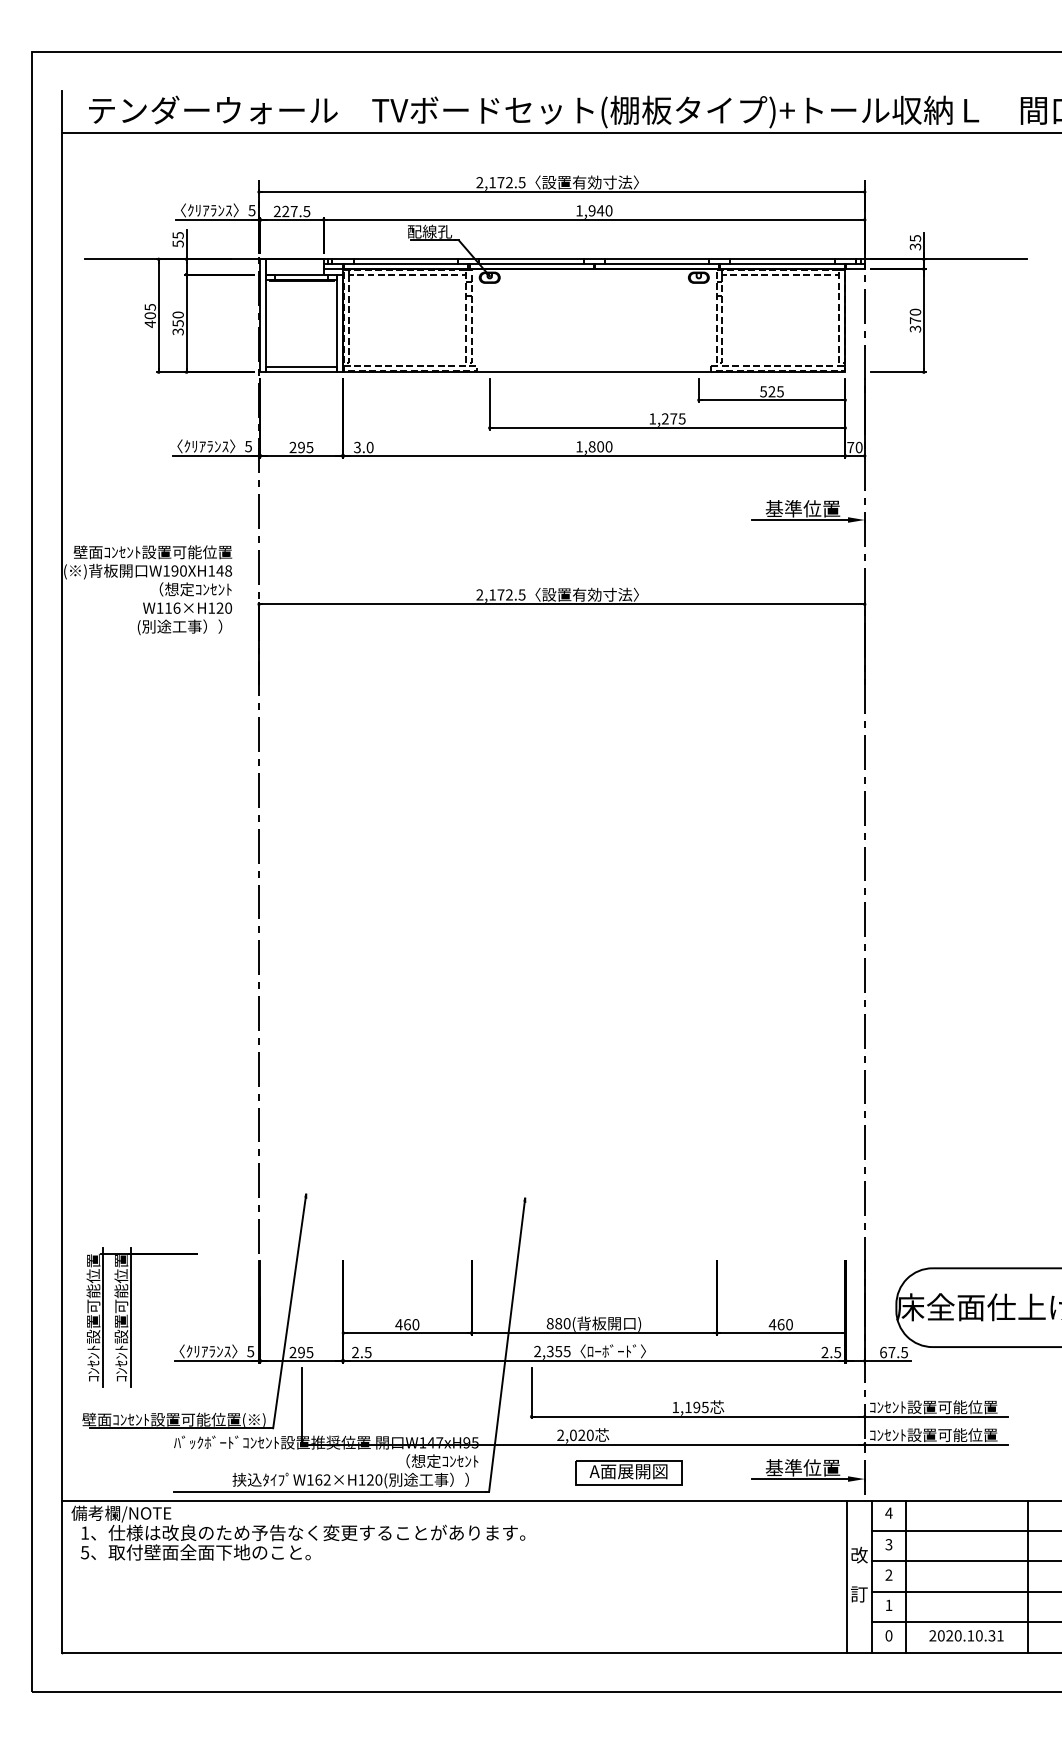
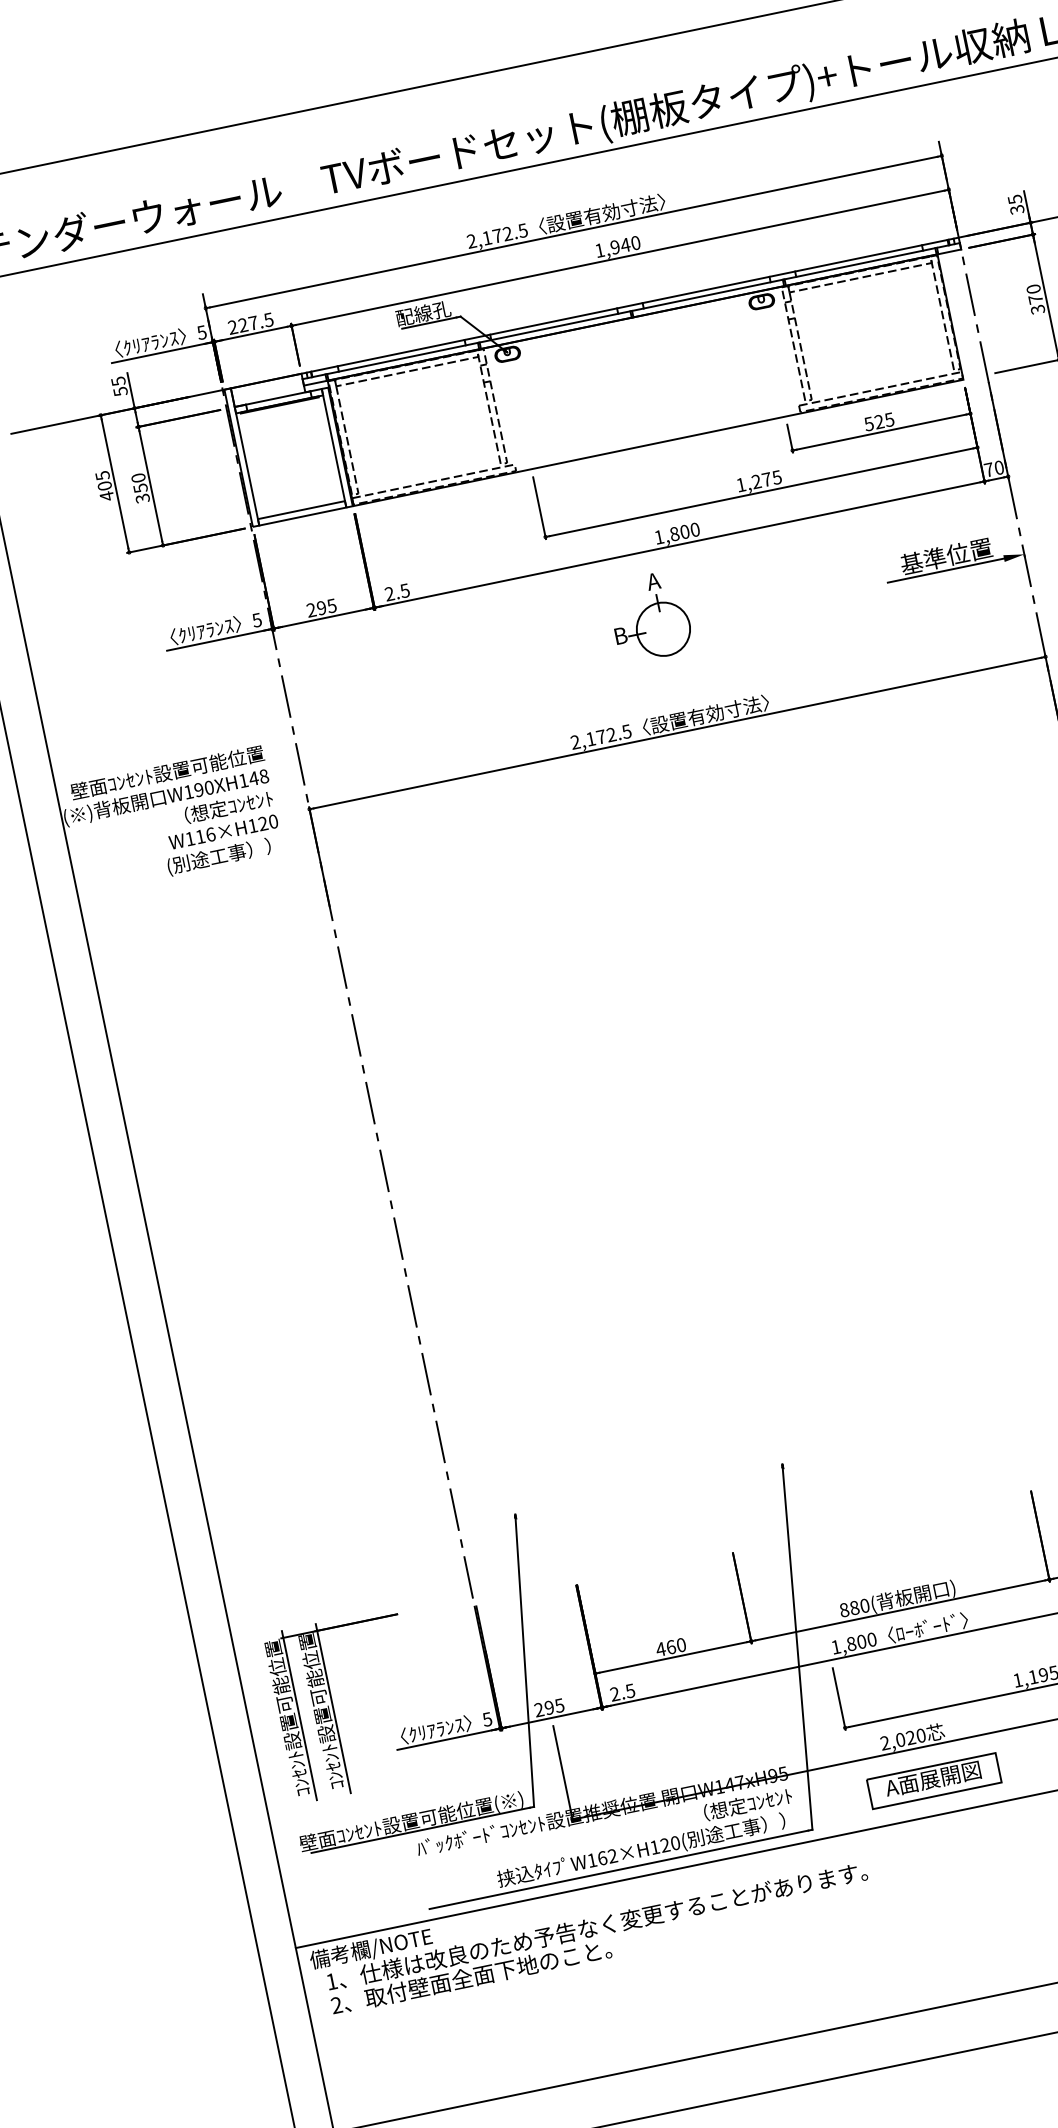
text: (363, 447) -> (397, 592), 3.0 -> 2.5
part: (559, 508) -> (650, 617), added
text: (552, 1351) -> (854, 1643), 2,355 -> 1,800
part: (628, 1472) -> (933, 1780), moved
text: (84, 1552) -> (336, 2005), 5 -> 2

